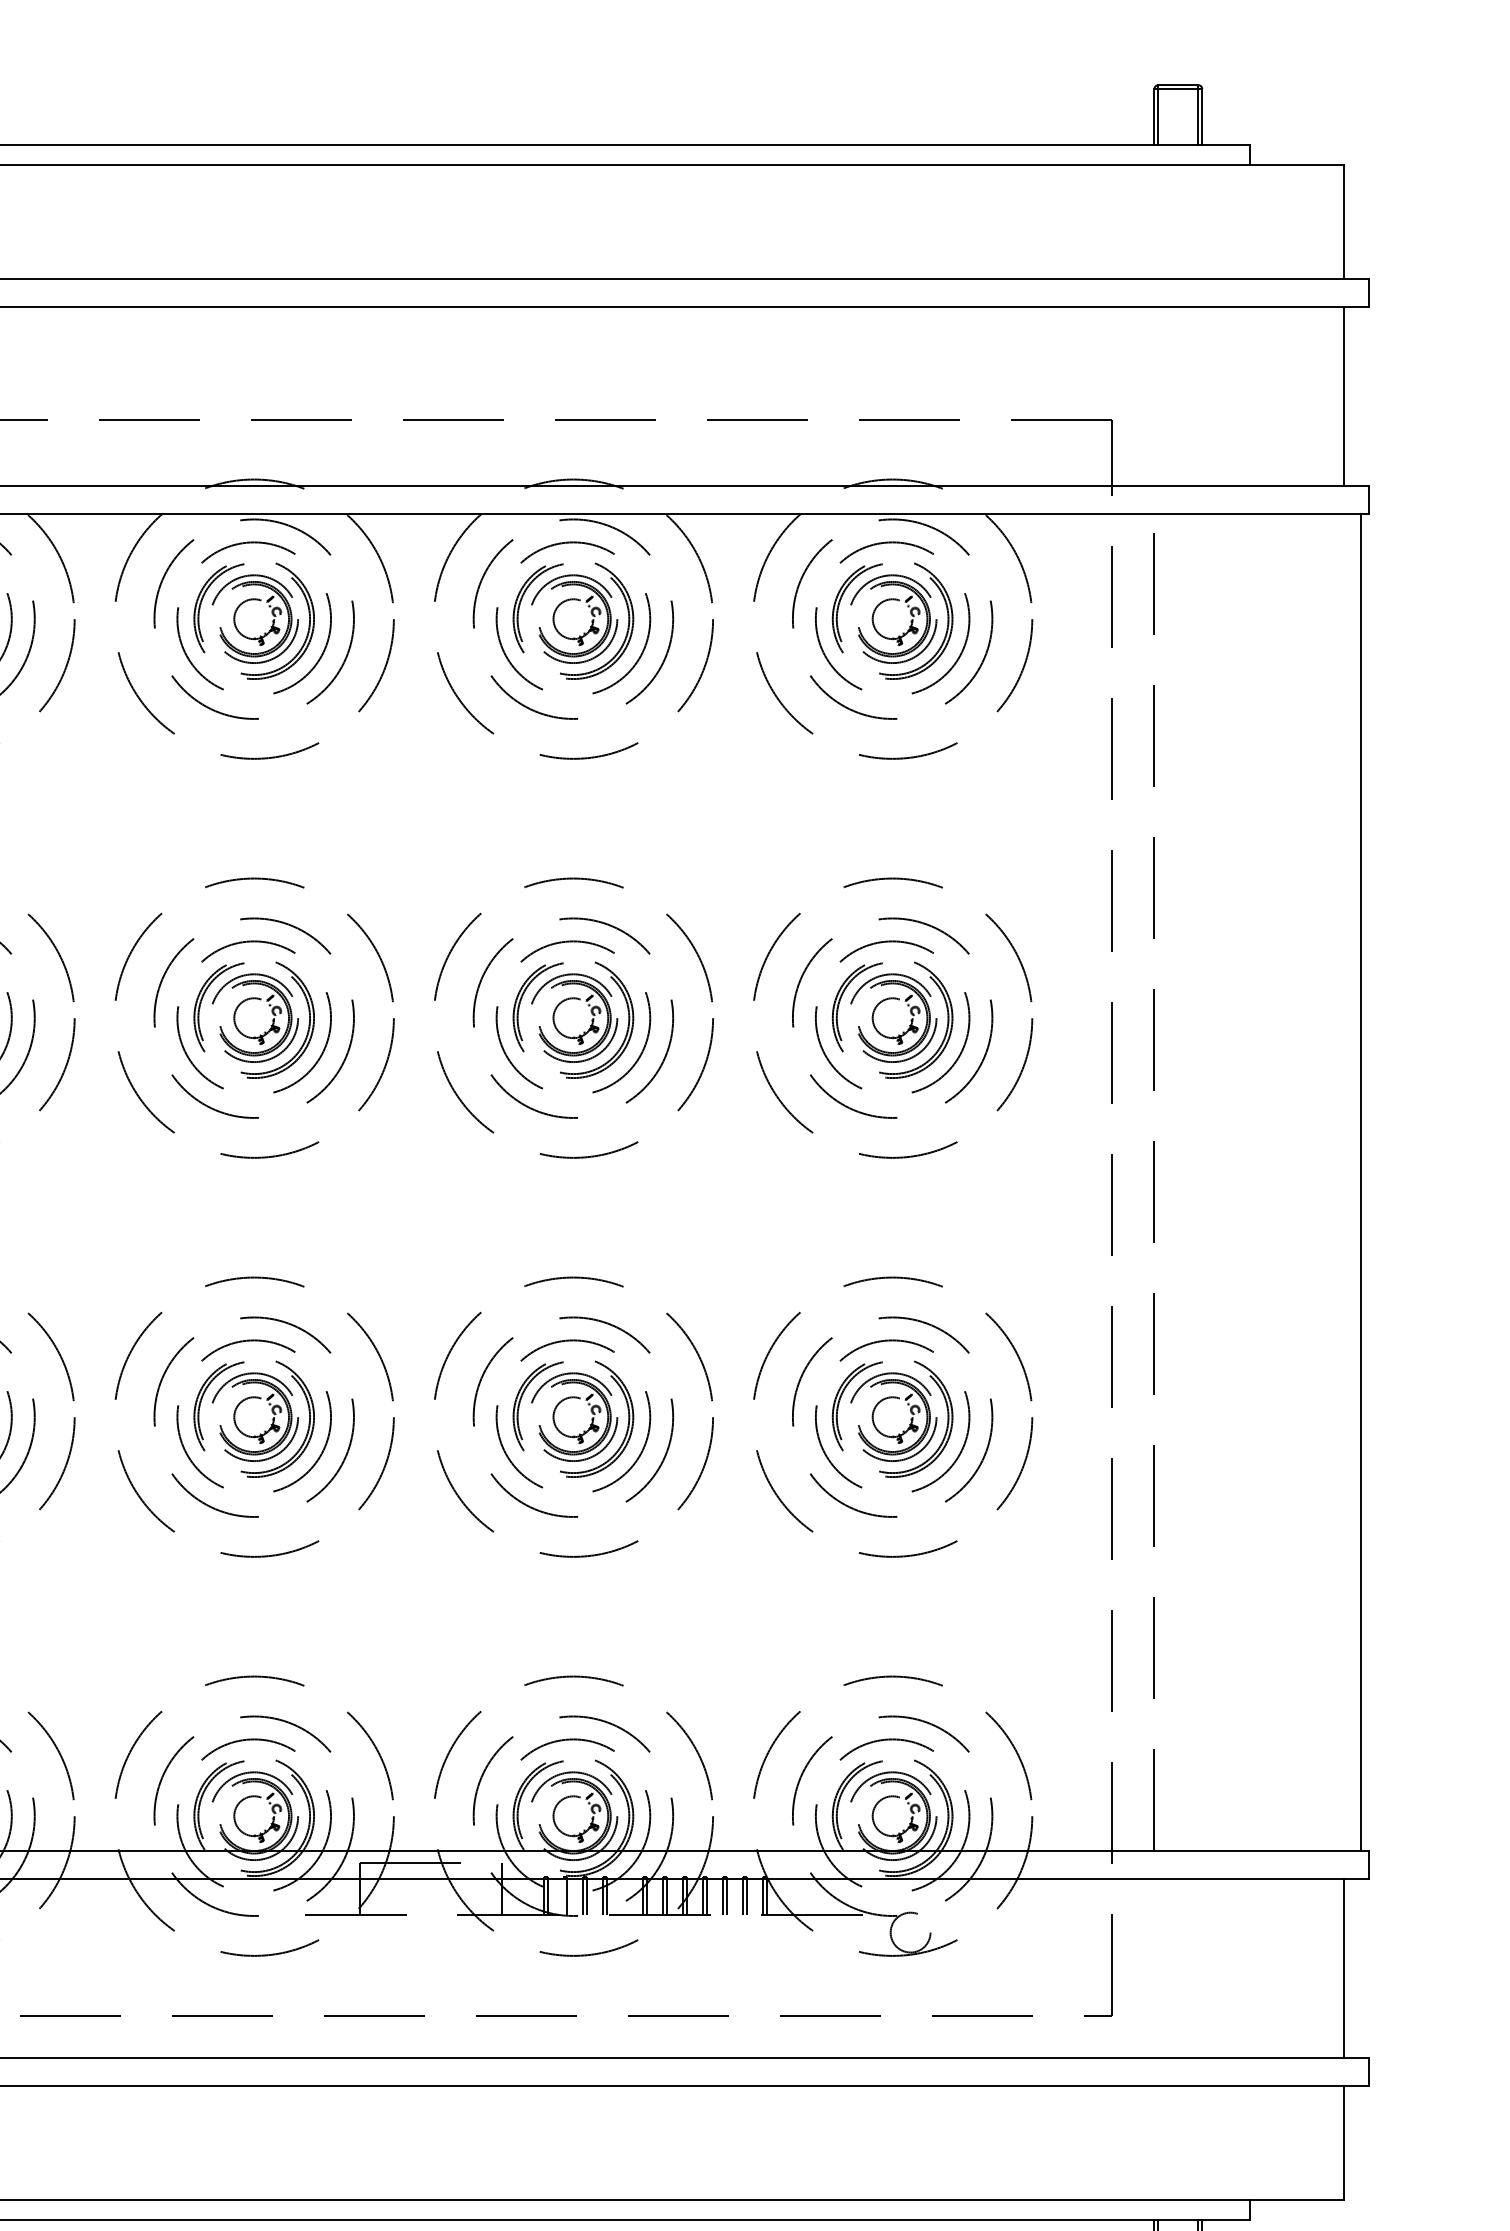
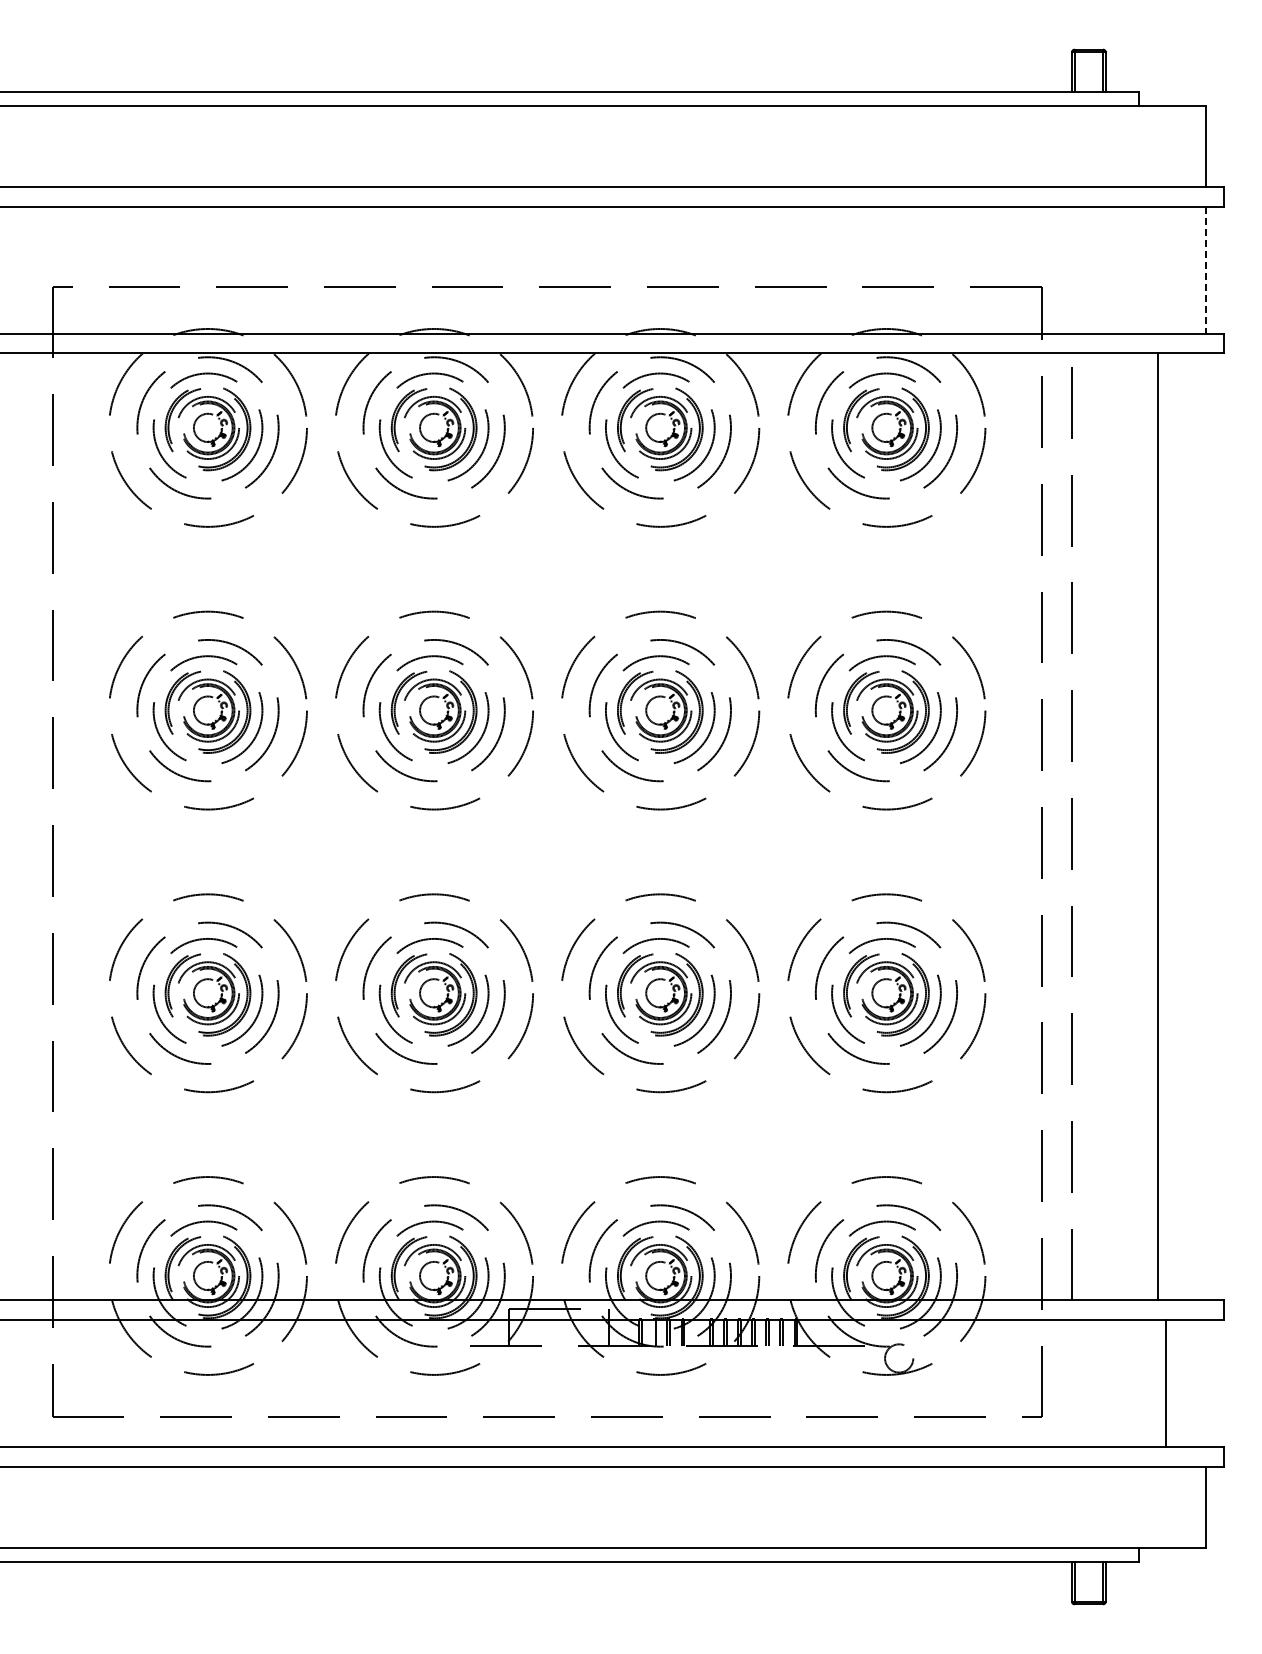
line: (1342, 396) -> (1205, 270), solid -> dashed
line: (1361, 1181) -> (1158, 826), moved
line: (1342, 1967) -> (1165, 1383), moved

